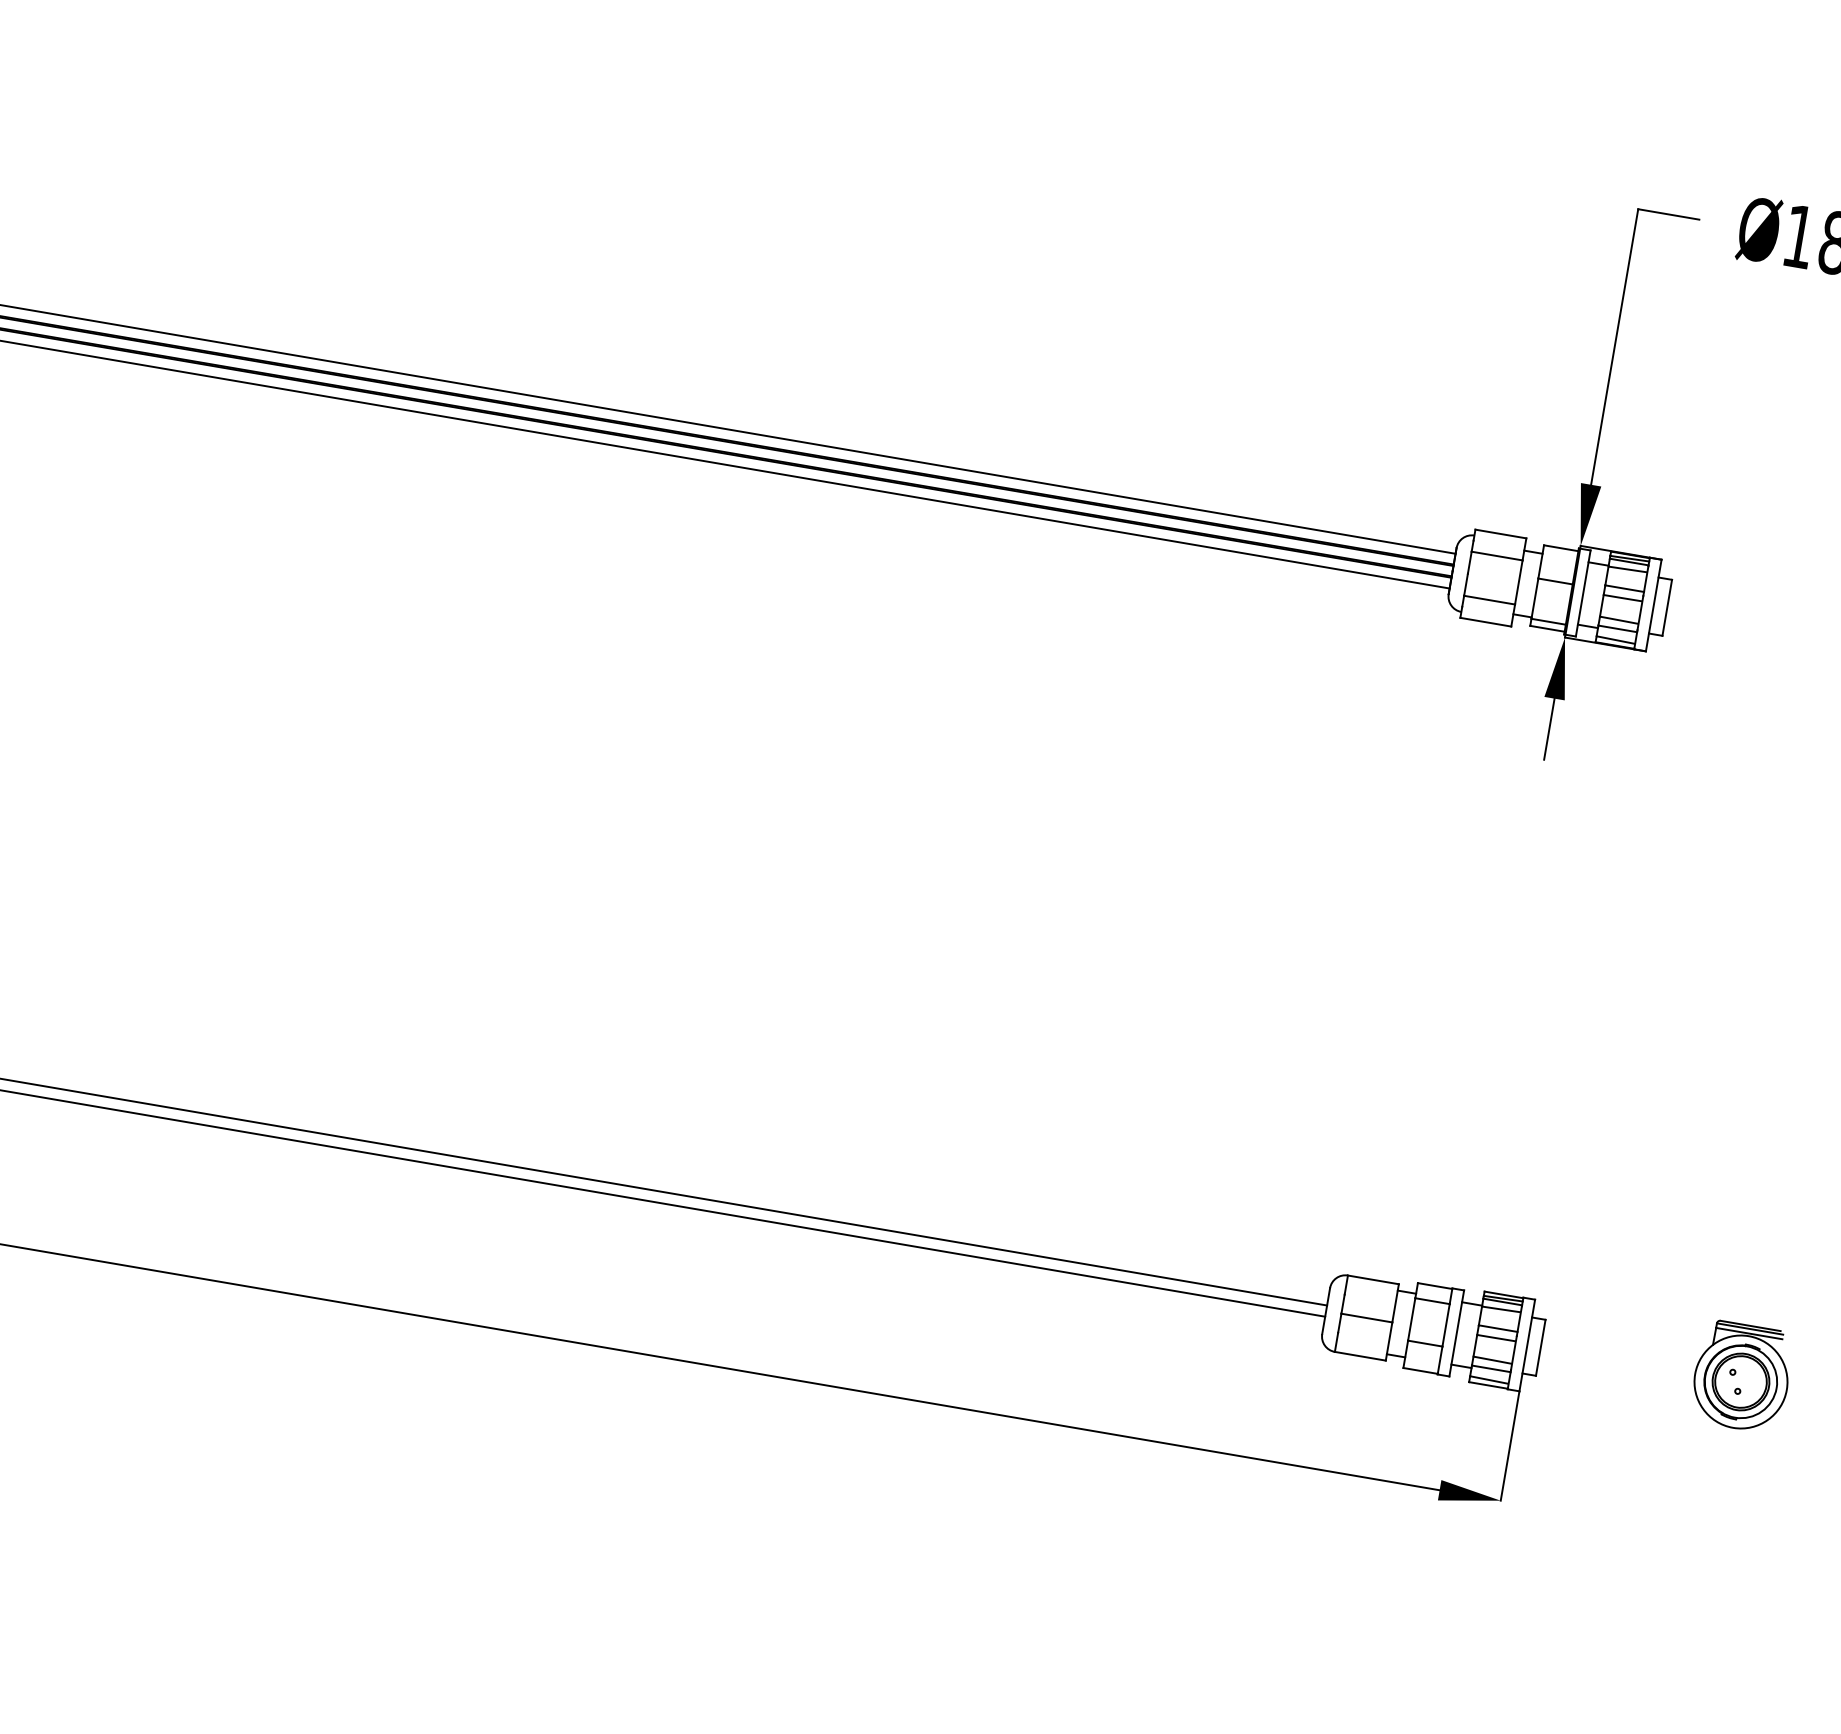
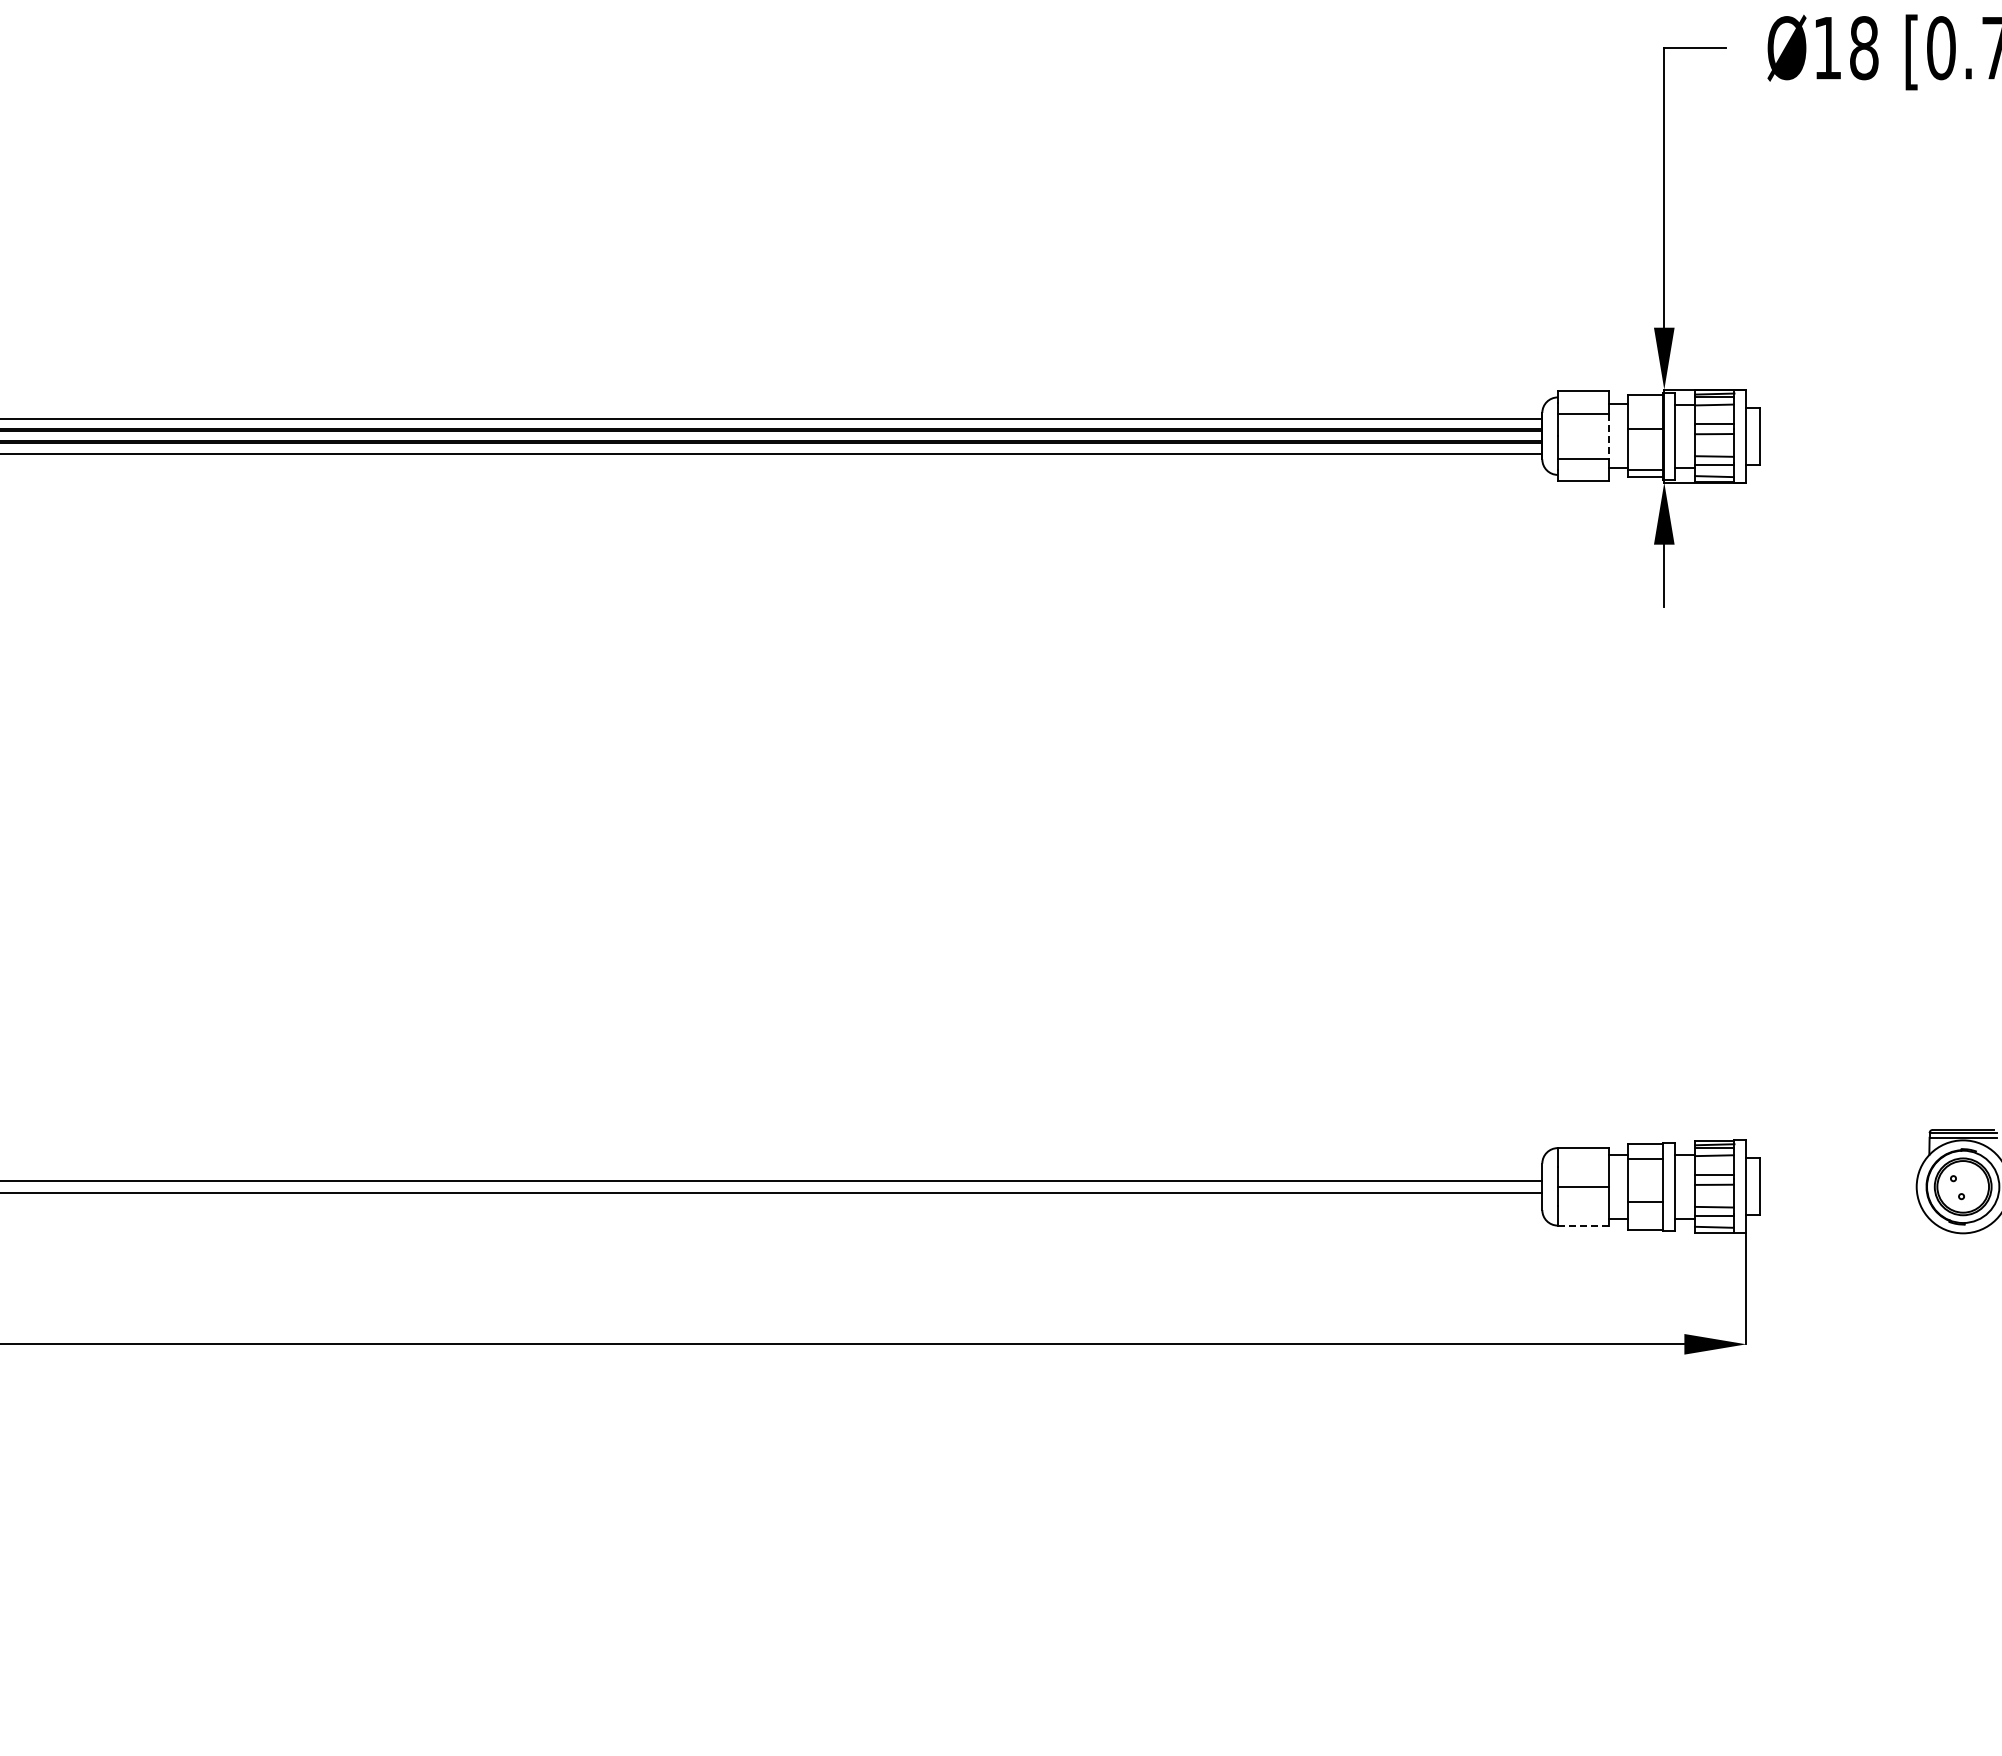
line: (1518, 582) -> (1609, 436), solid -> dashed
line: (1360, 1356) -> (1583, 1225), solid -> dashed

